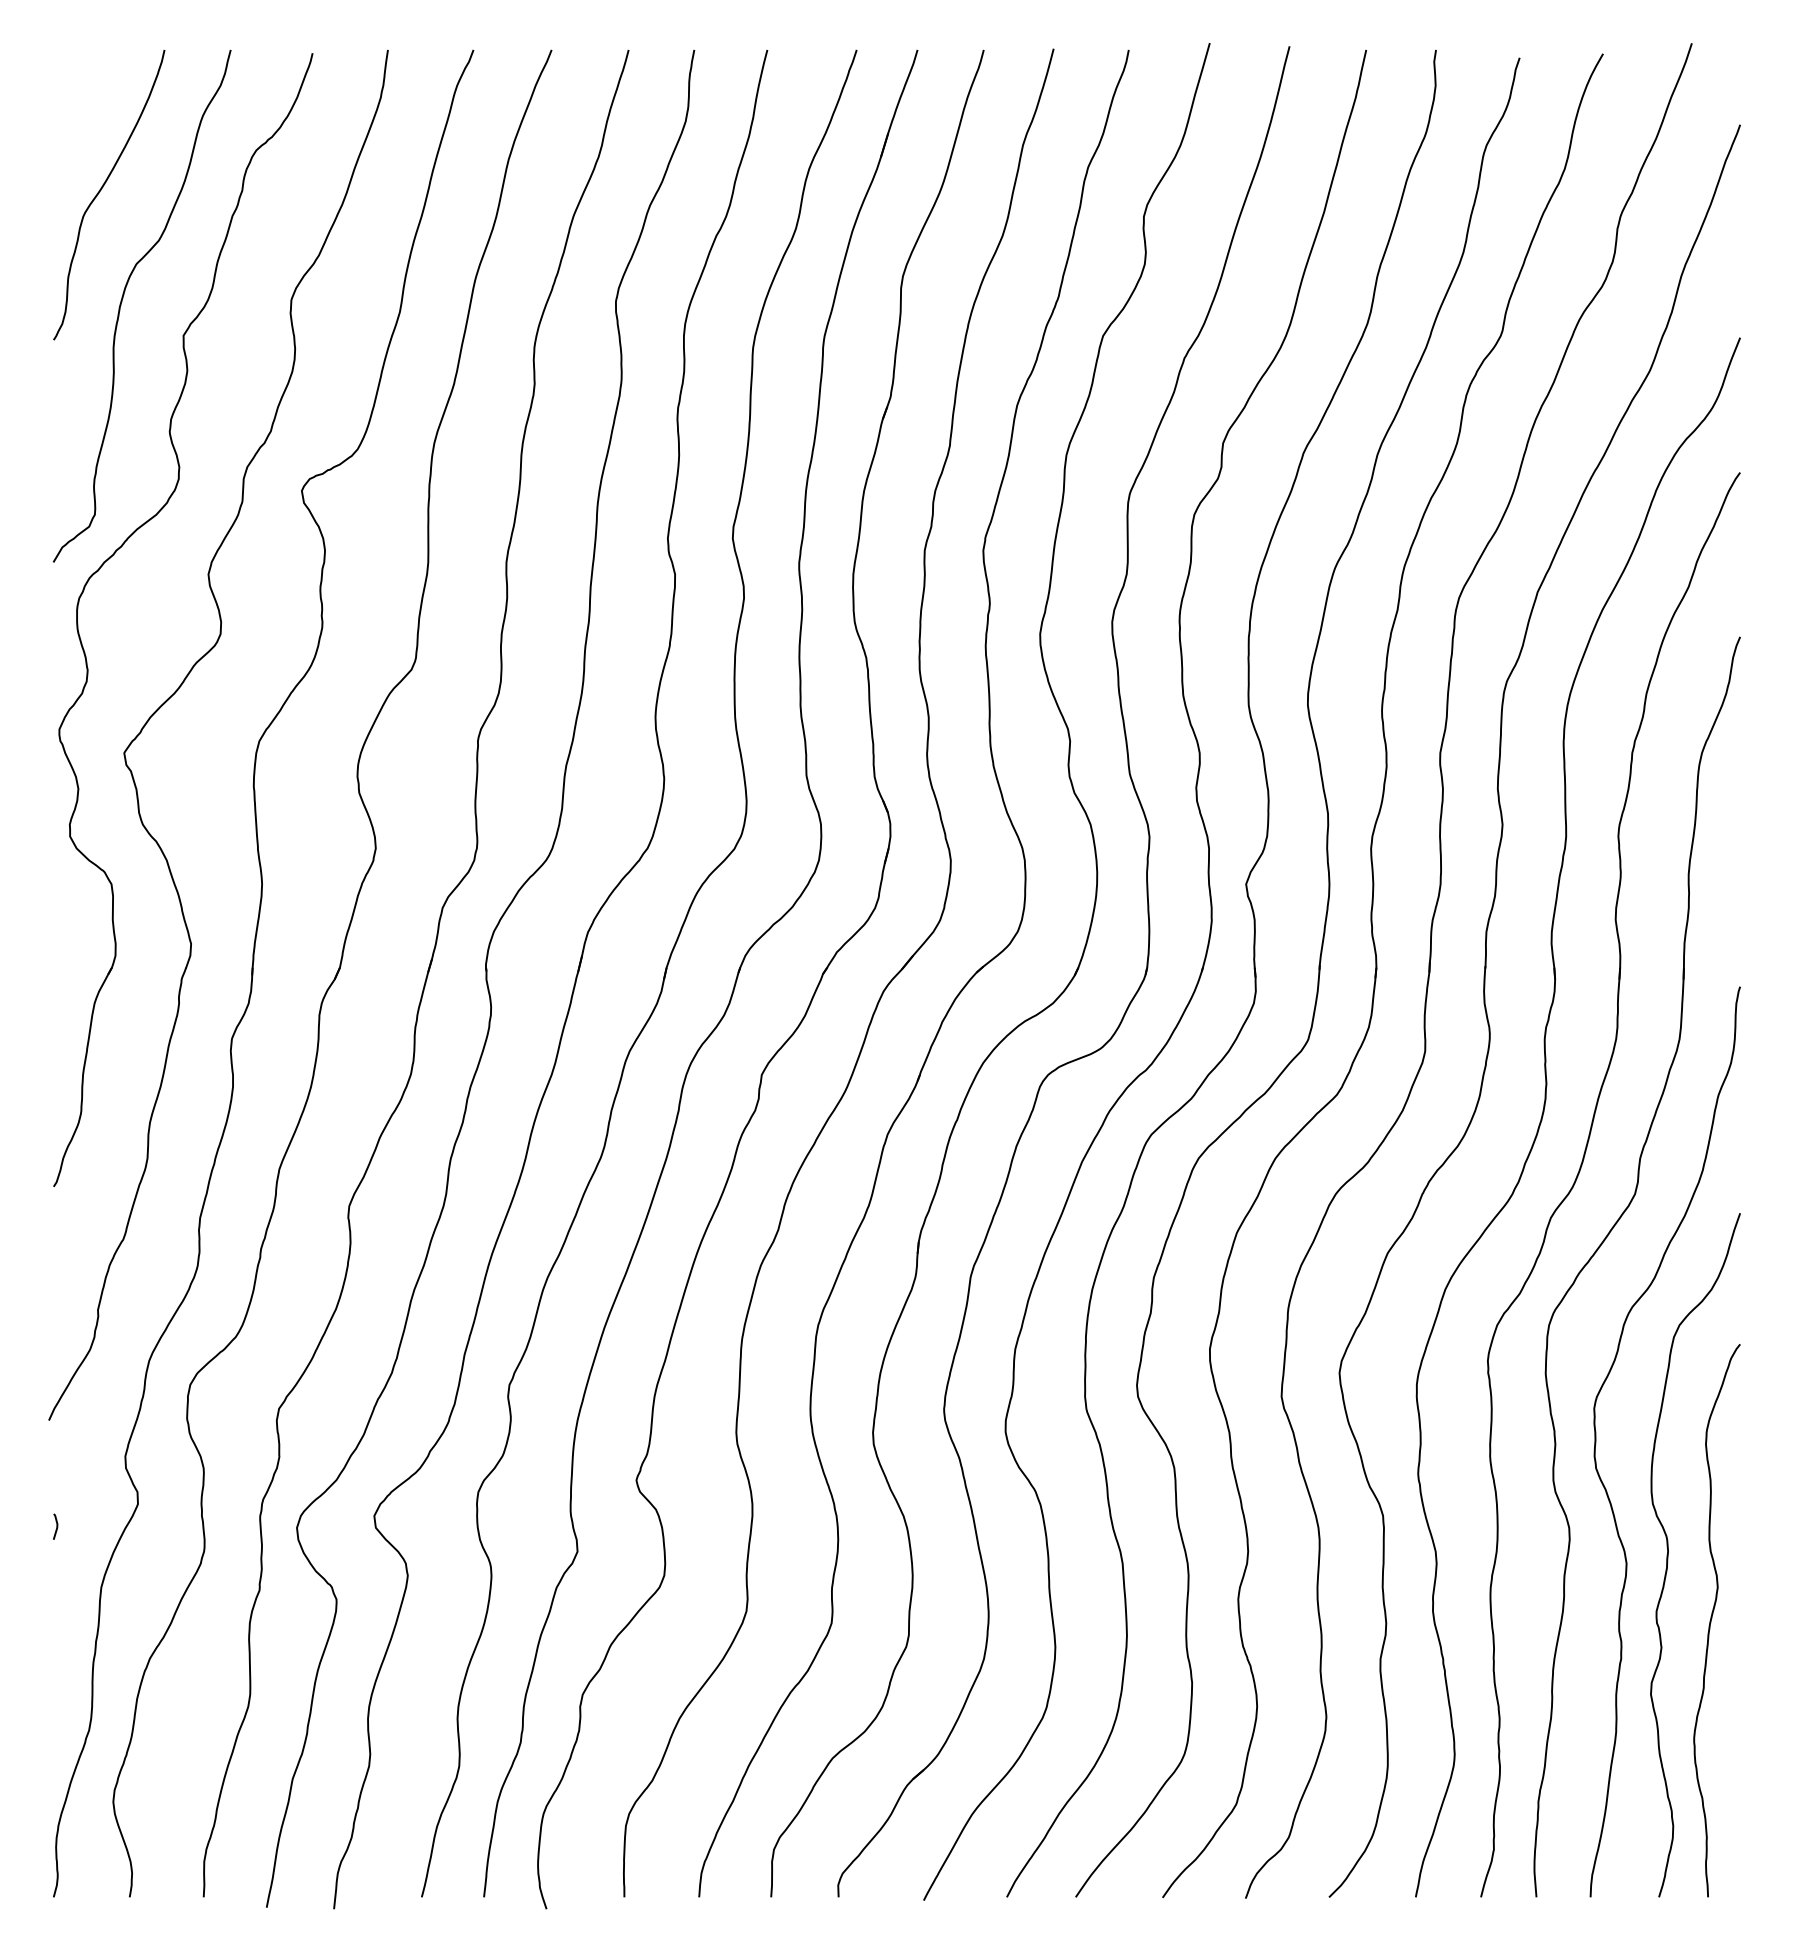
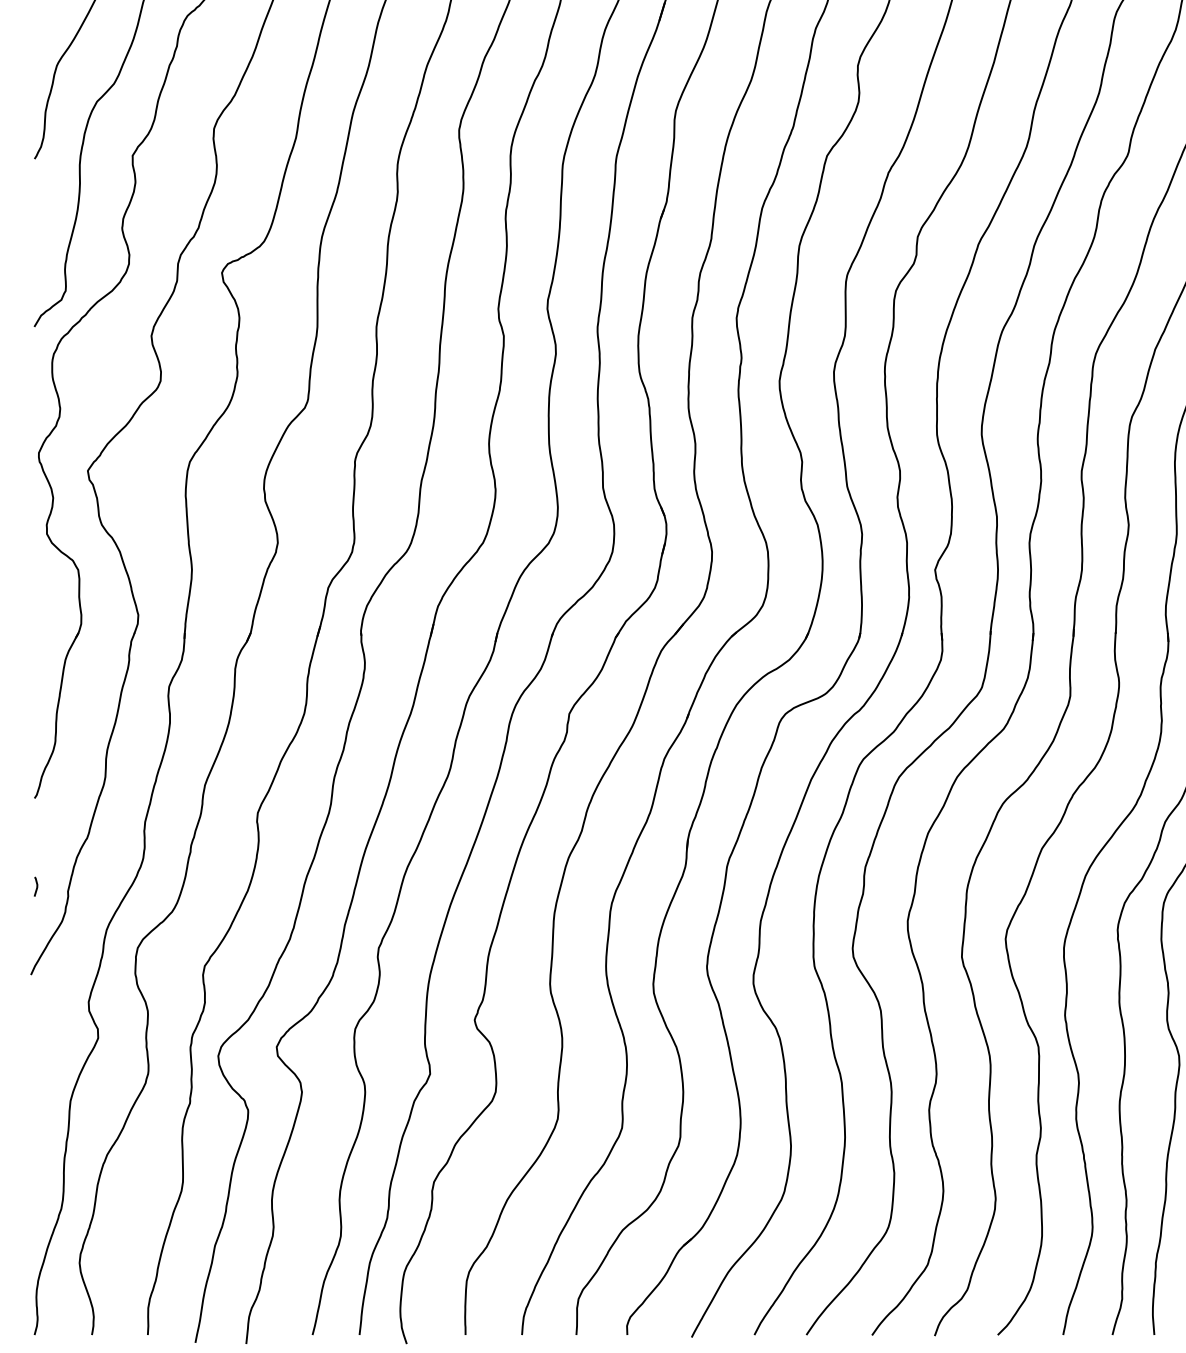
curve: (56, 1526) -> (36, 886), moved

